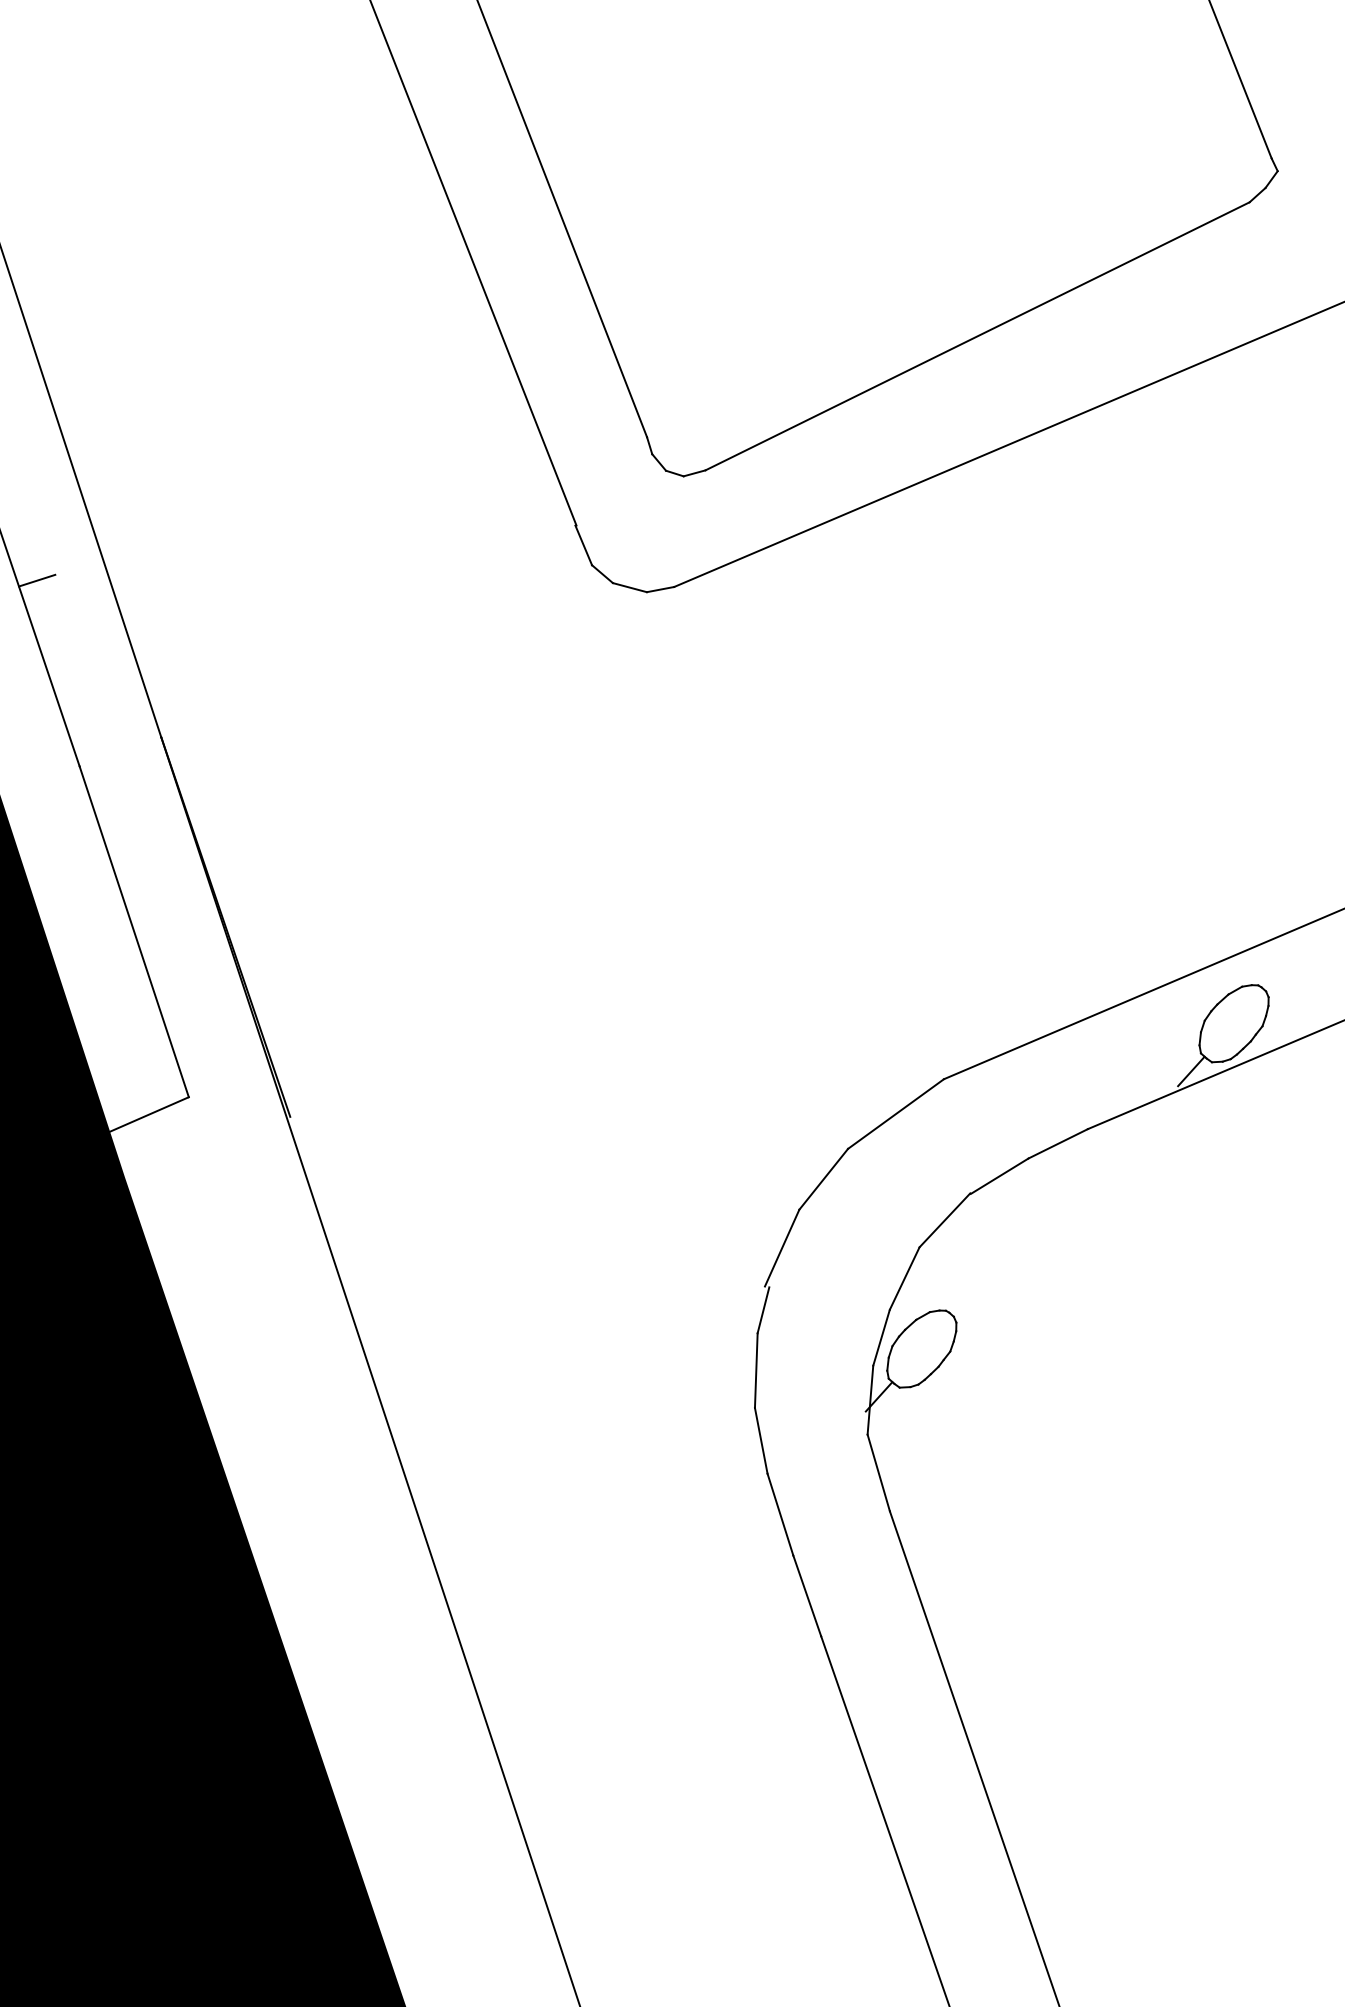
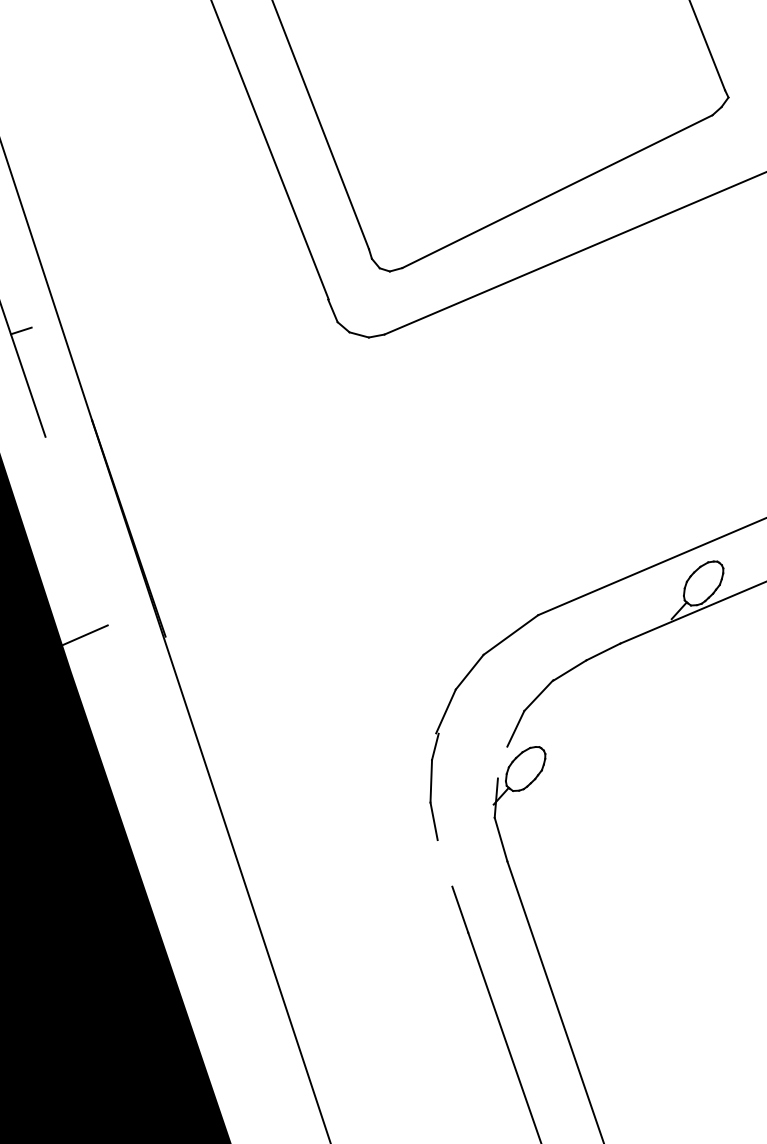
line: (133, 930) -> (76, 530), removed
line: (881, 1337) -> (502, 762), removed
line: (779, 1514) -> (444, 863), removed

